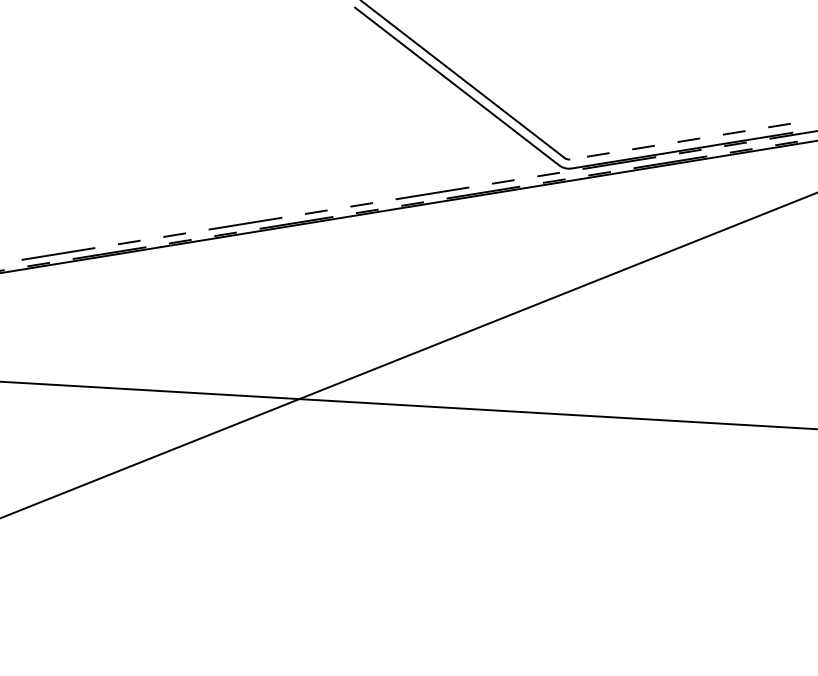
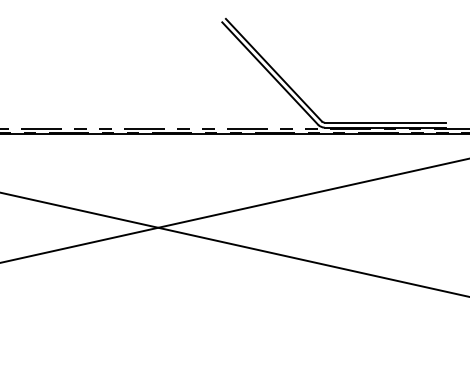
line: (680, 141) -> (385, 122), dashed -> solid

